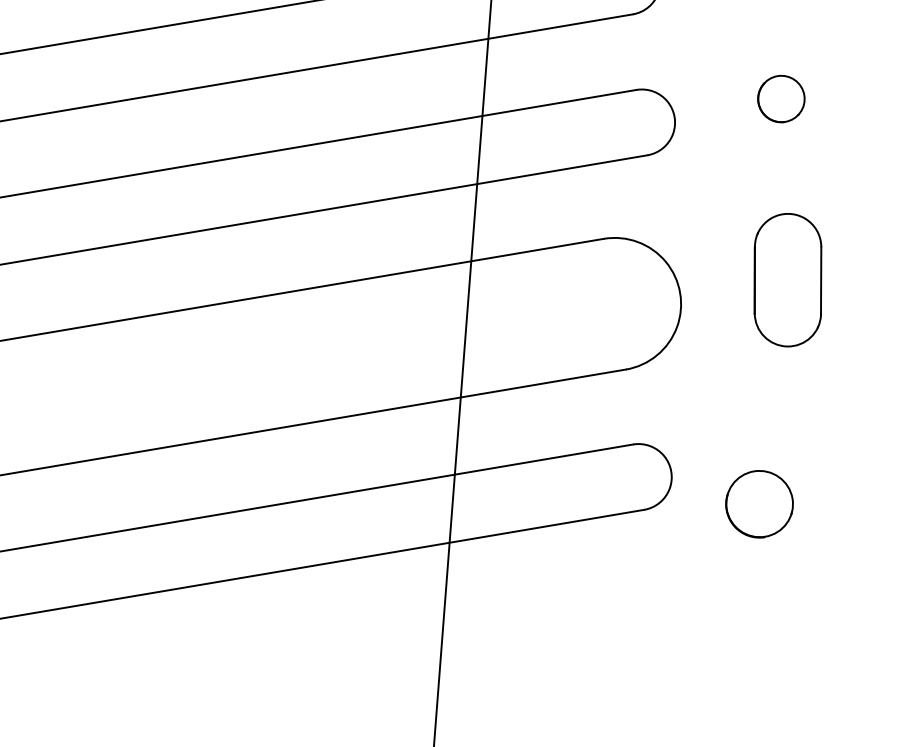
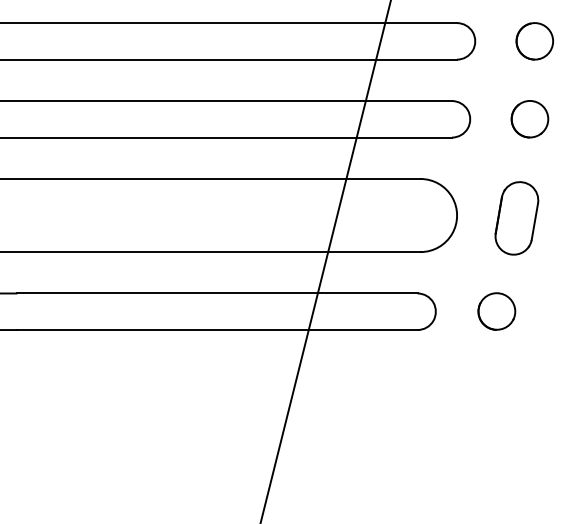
part: (780, 99) -> (529, 119), size x1.43
part: (758, 504) -> (496, 311), moved

